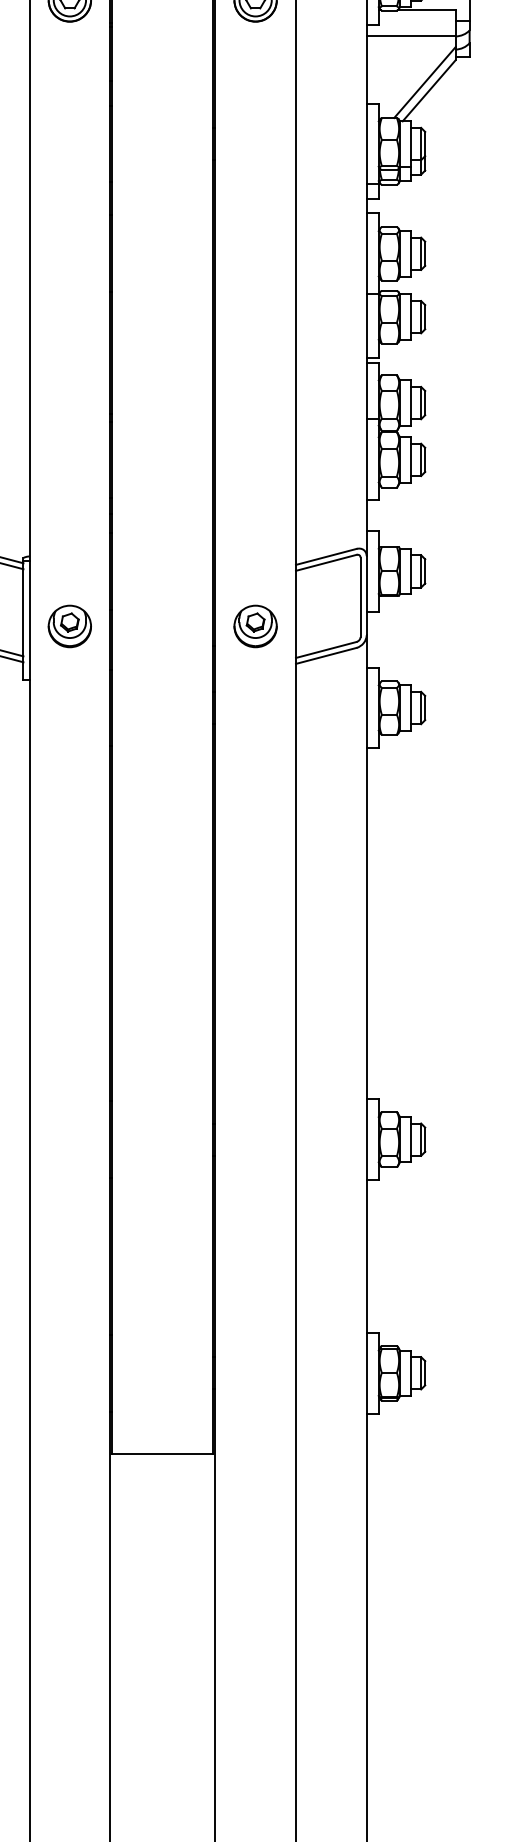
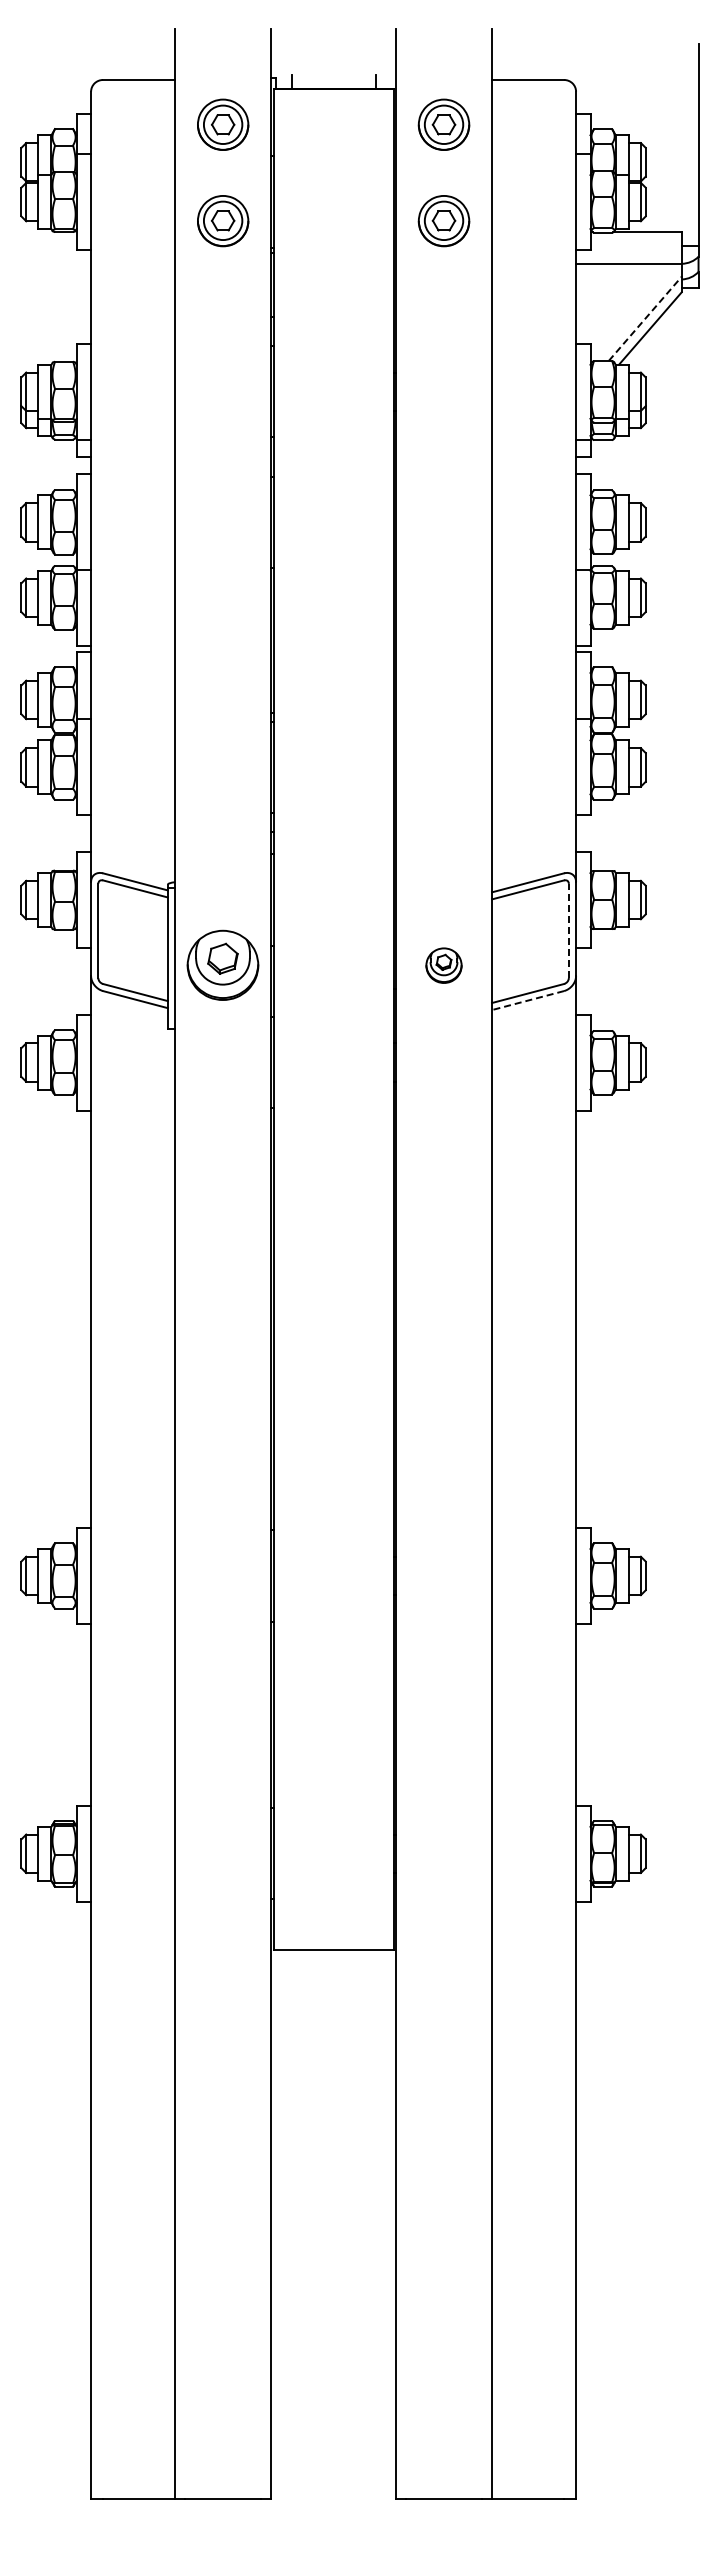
line: (425, 82) -> (645, 318), solid -> dashed
line: (360, 596) -> (568, 930), solid -> dashed
part: (70, 626) -> (223, 965), size x1.4
part: (255, 626) -> (443, 965), size x0.7
line: (325, 655) -> (527, 1000), solid -> dashed

